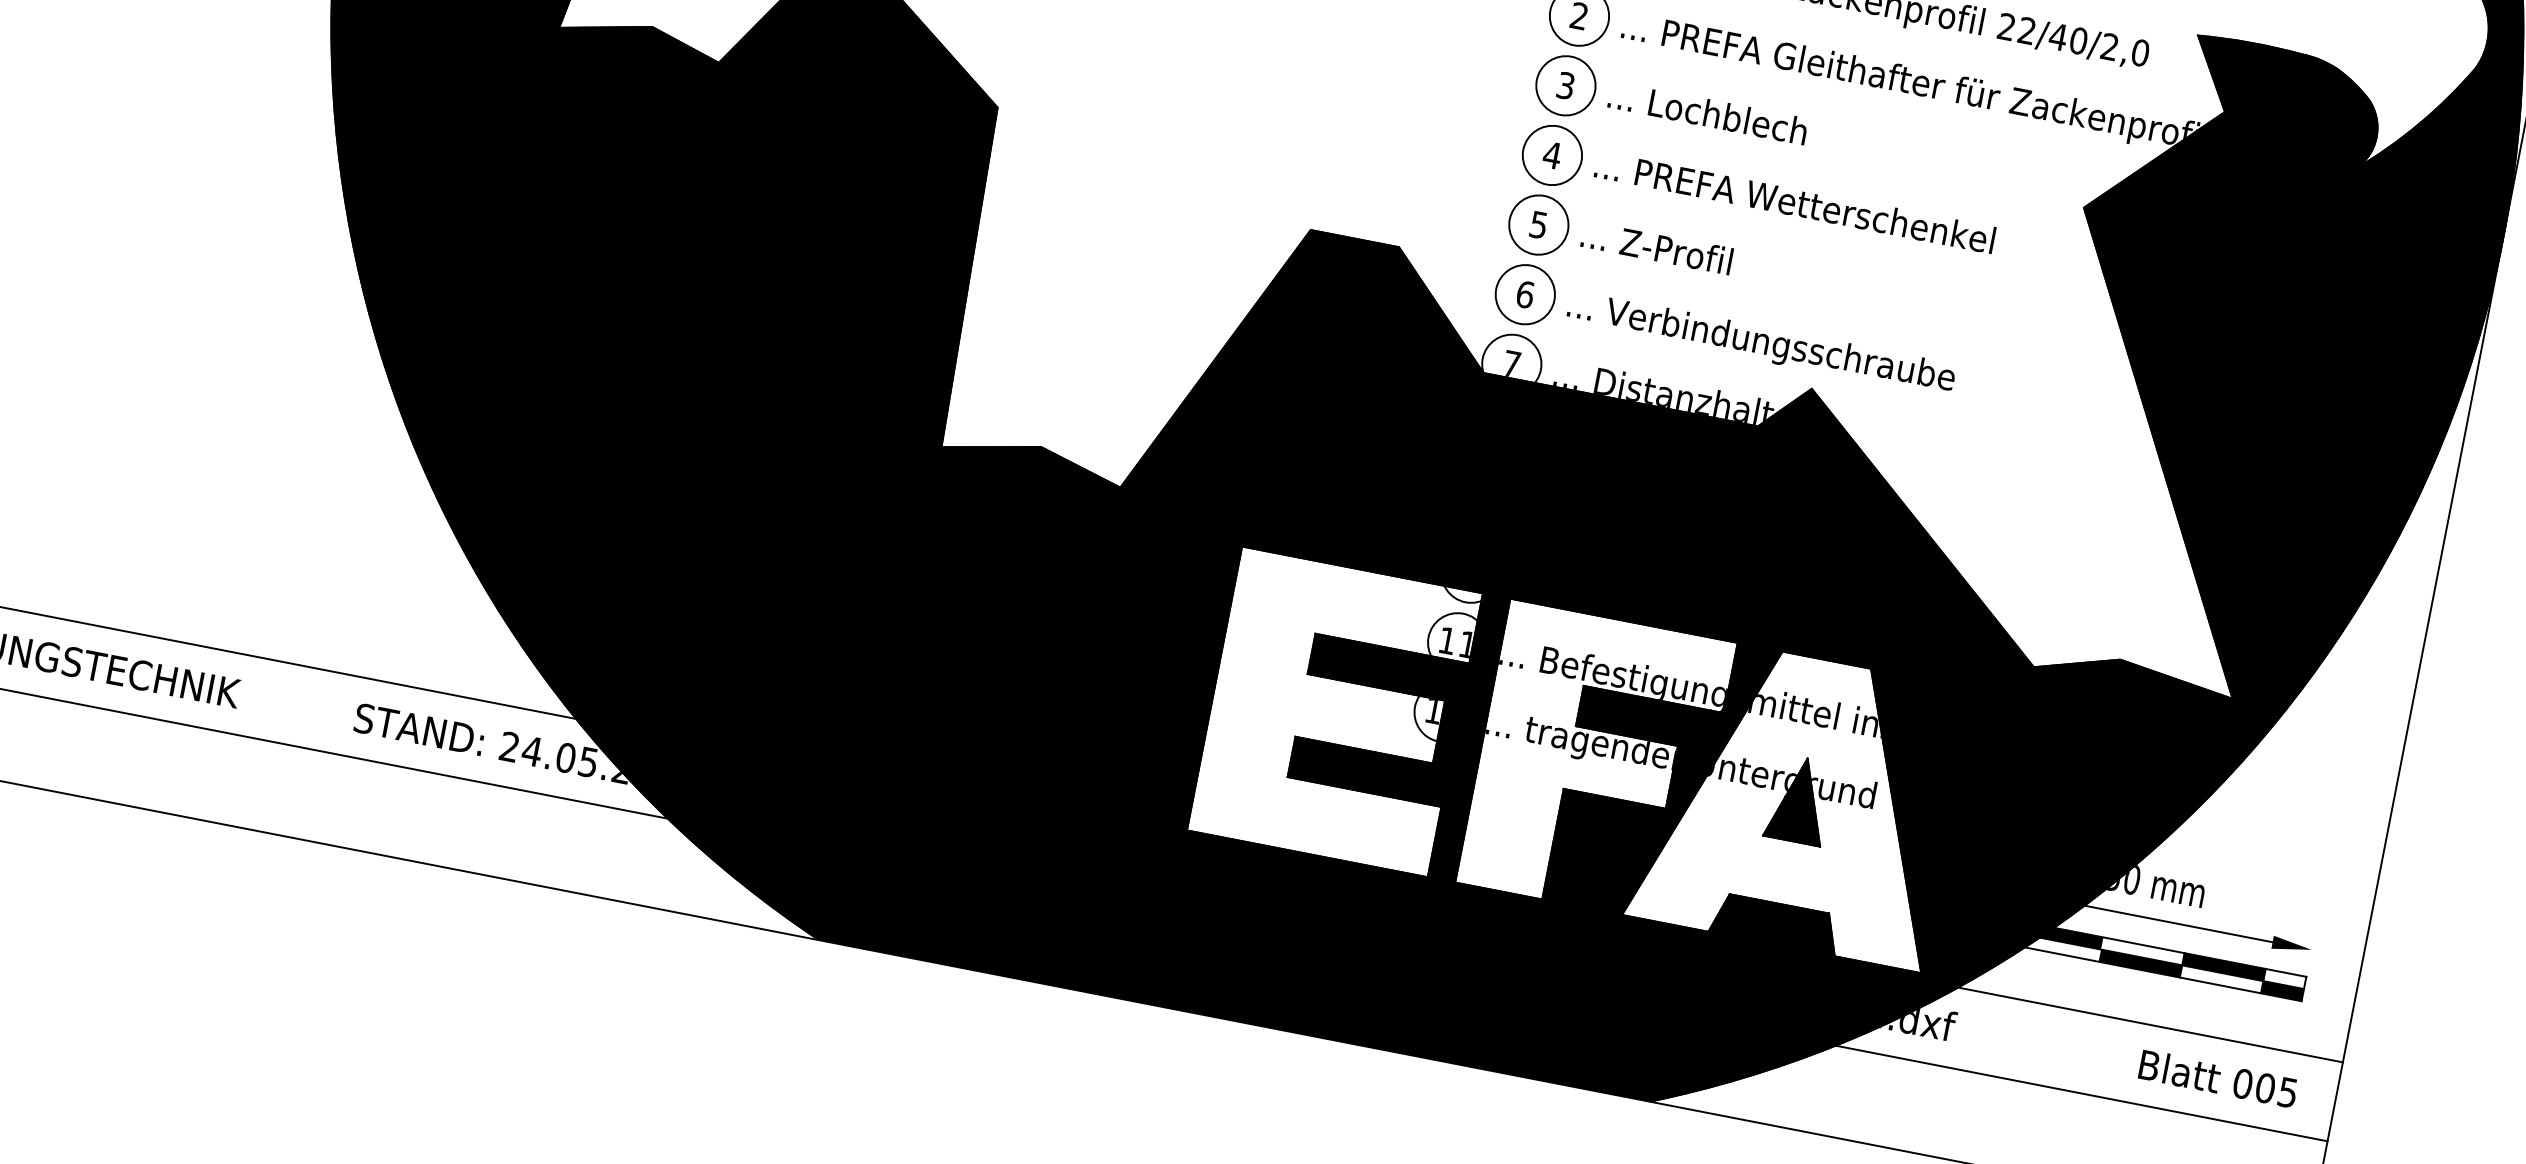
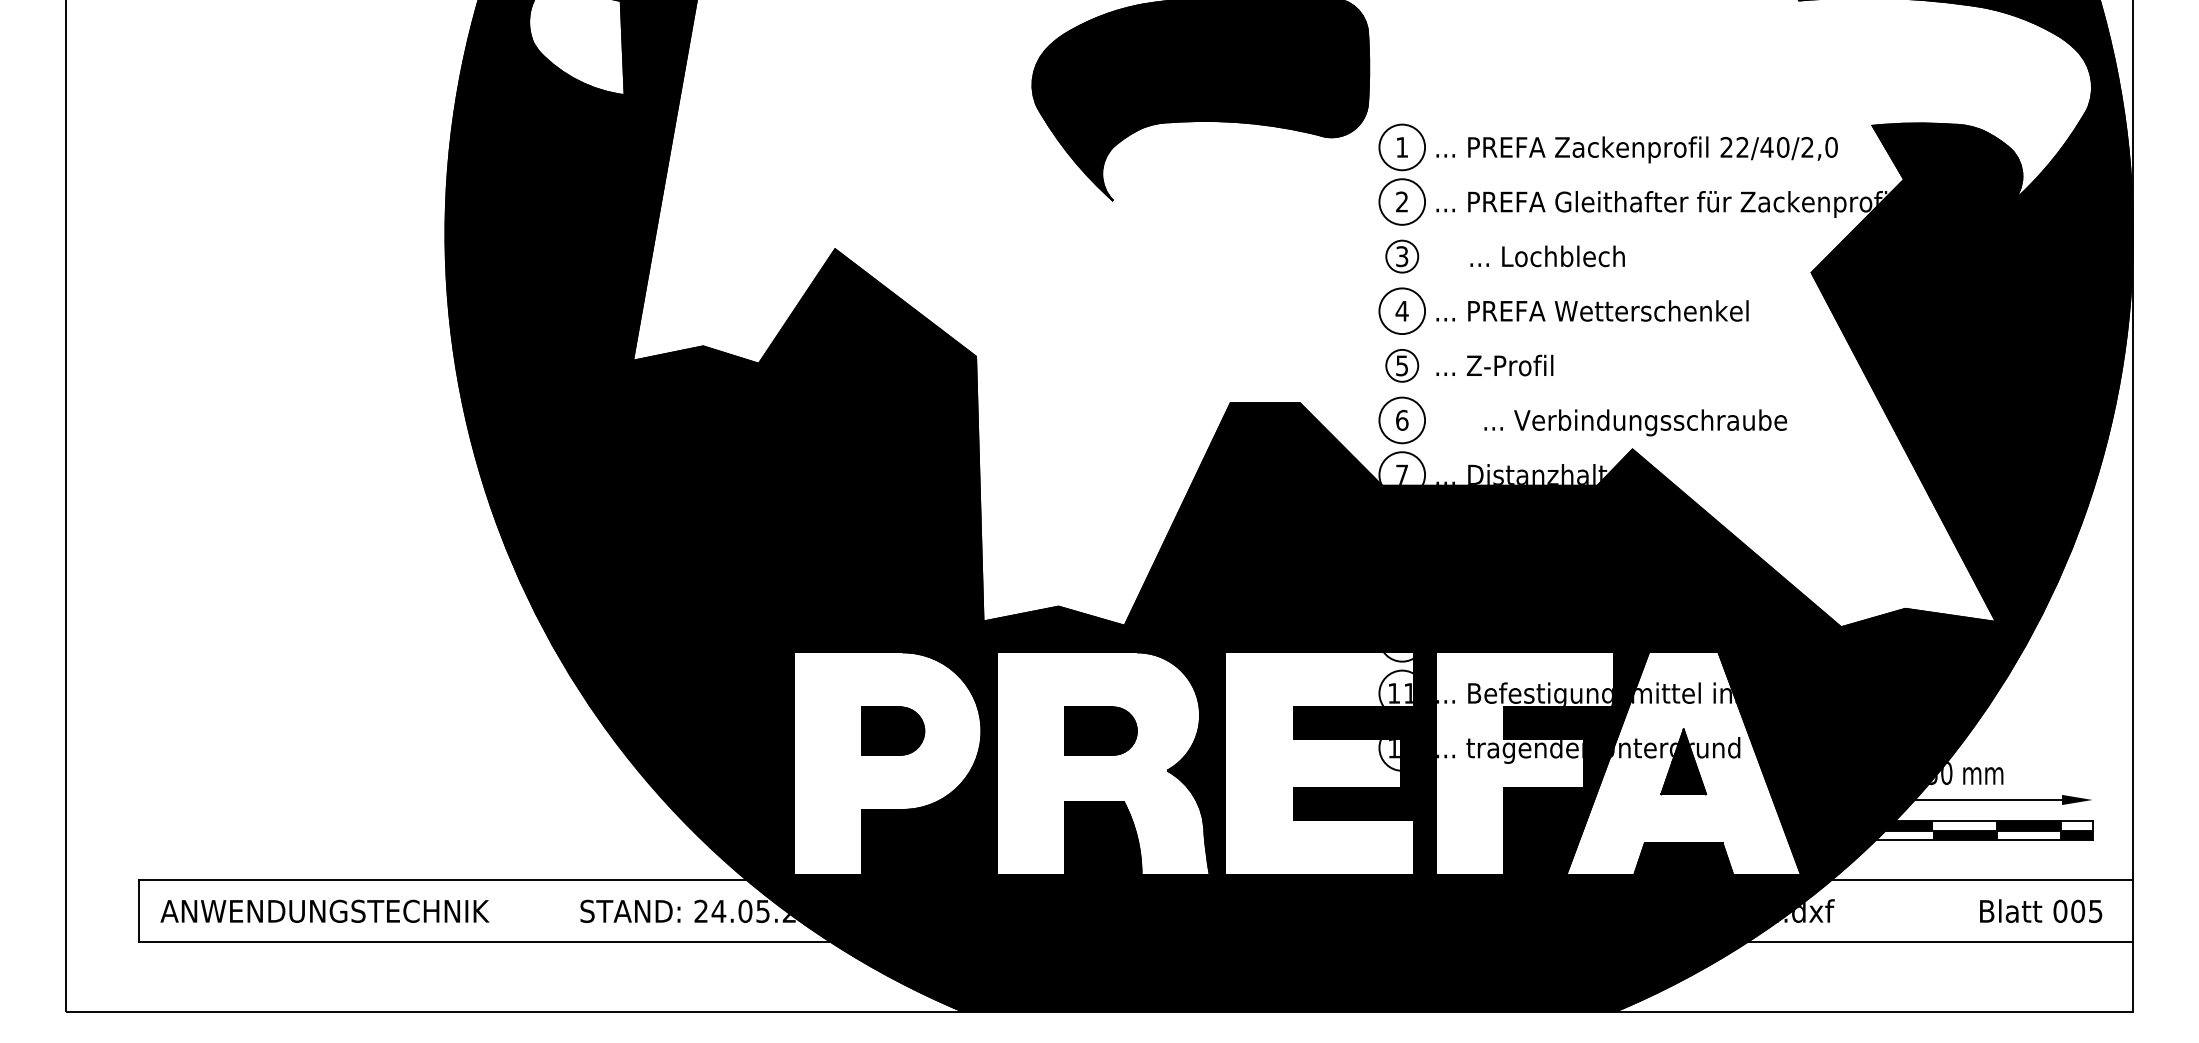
circle: (1566, 85) -> (1402, 256), size x0.7
text: (1707, 113) -> (1547, 256), moved
circle: (1539, 224) -> (1402, 365), size x0.7
text: (1761, 343) -> (1635, 422), moved

